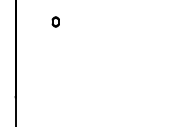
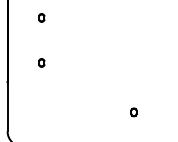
part: (55, 74) -> (41, 62), added

